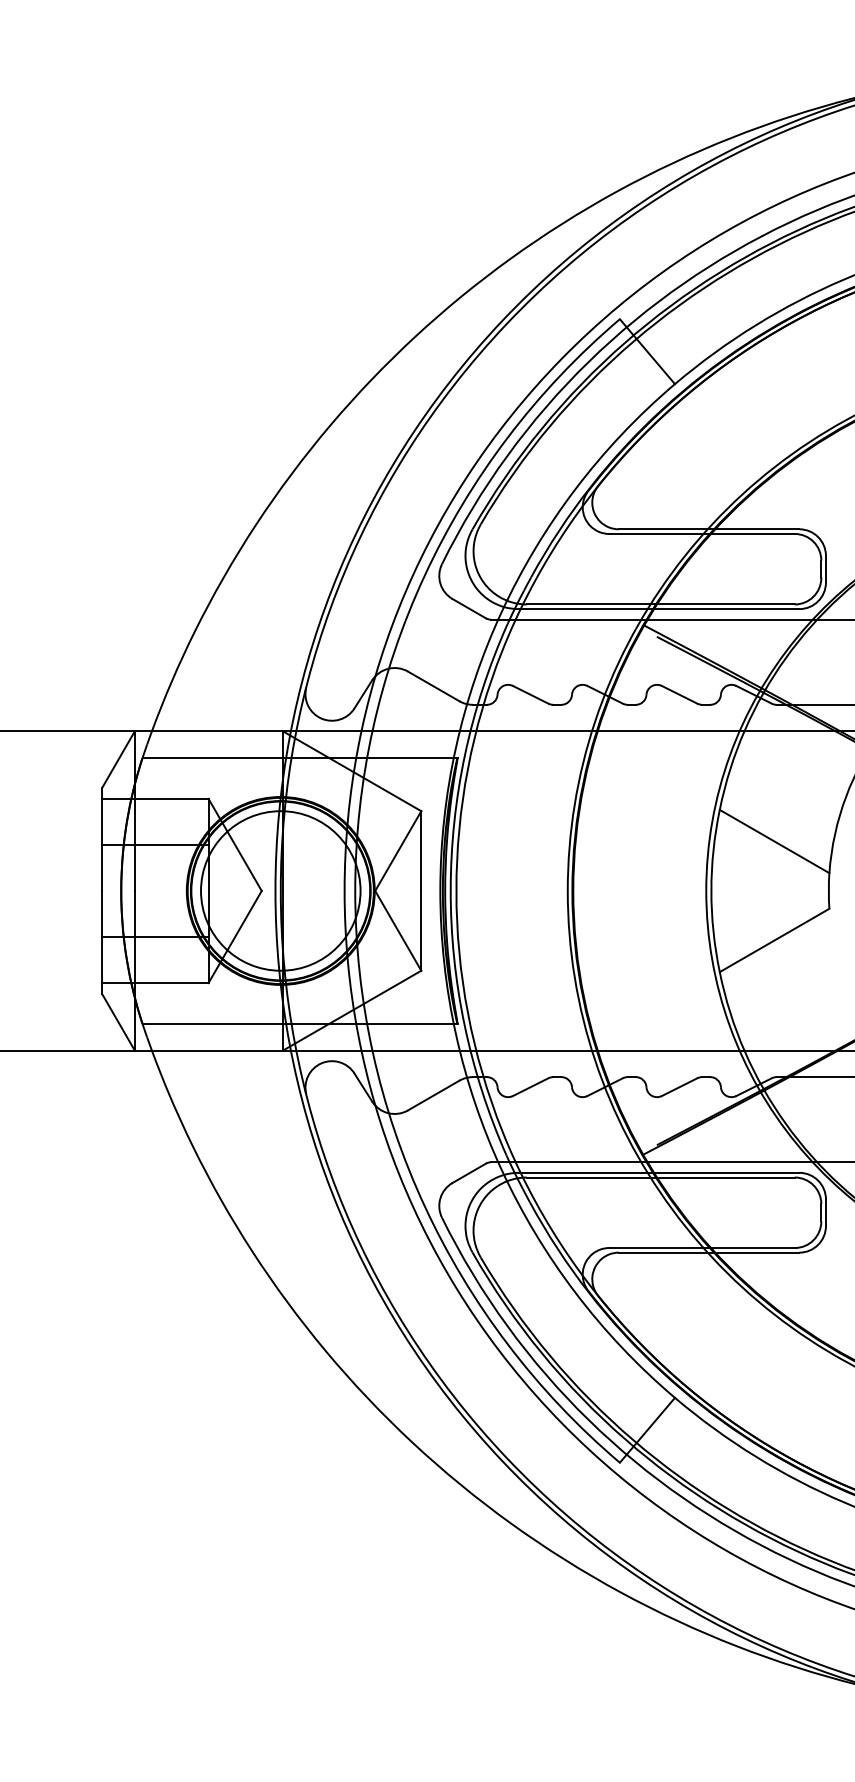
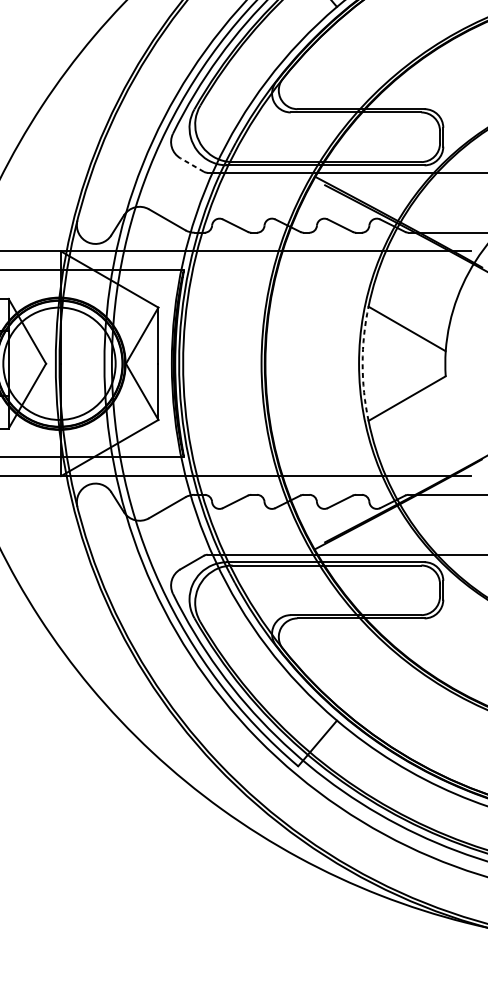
line: (468, 608) -> (191, 164), solid -> dashed
arc: (711, 890) -> (362, 363), solid -> dashed

